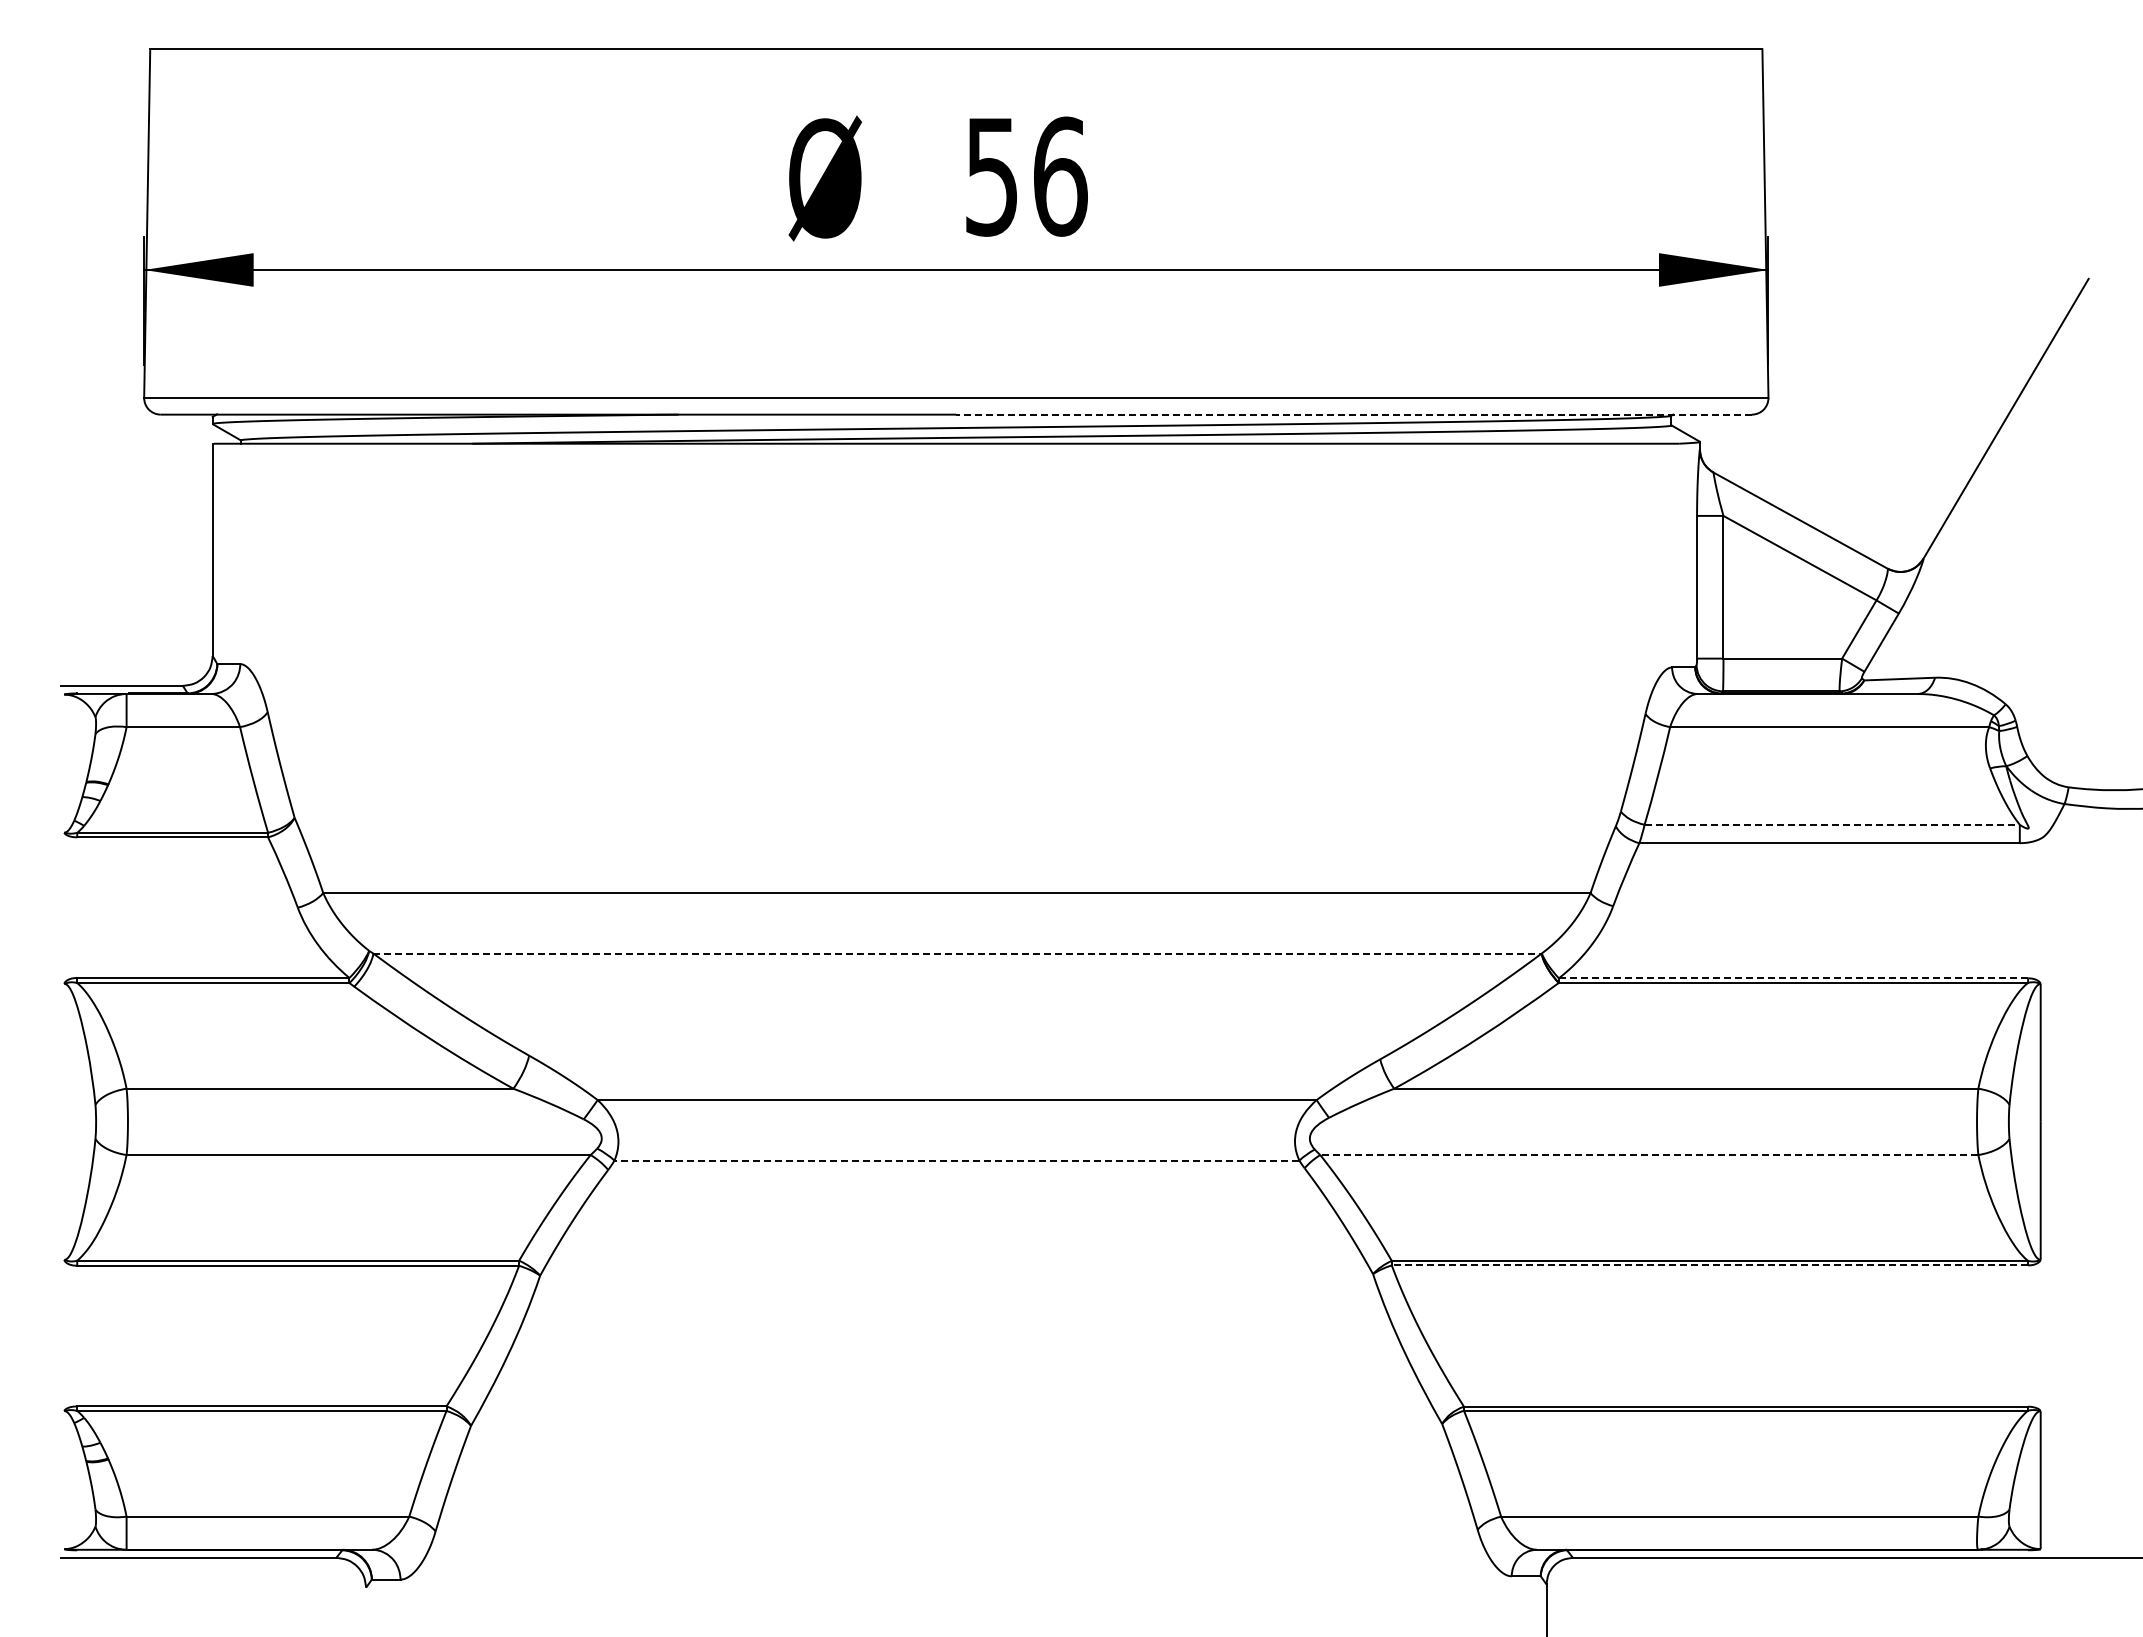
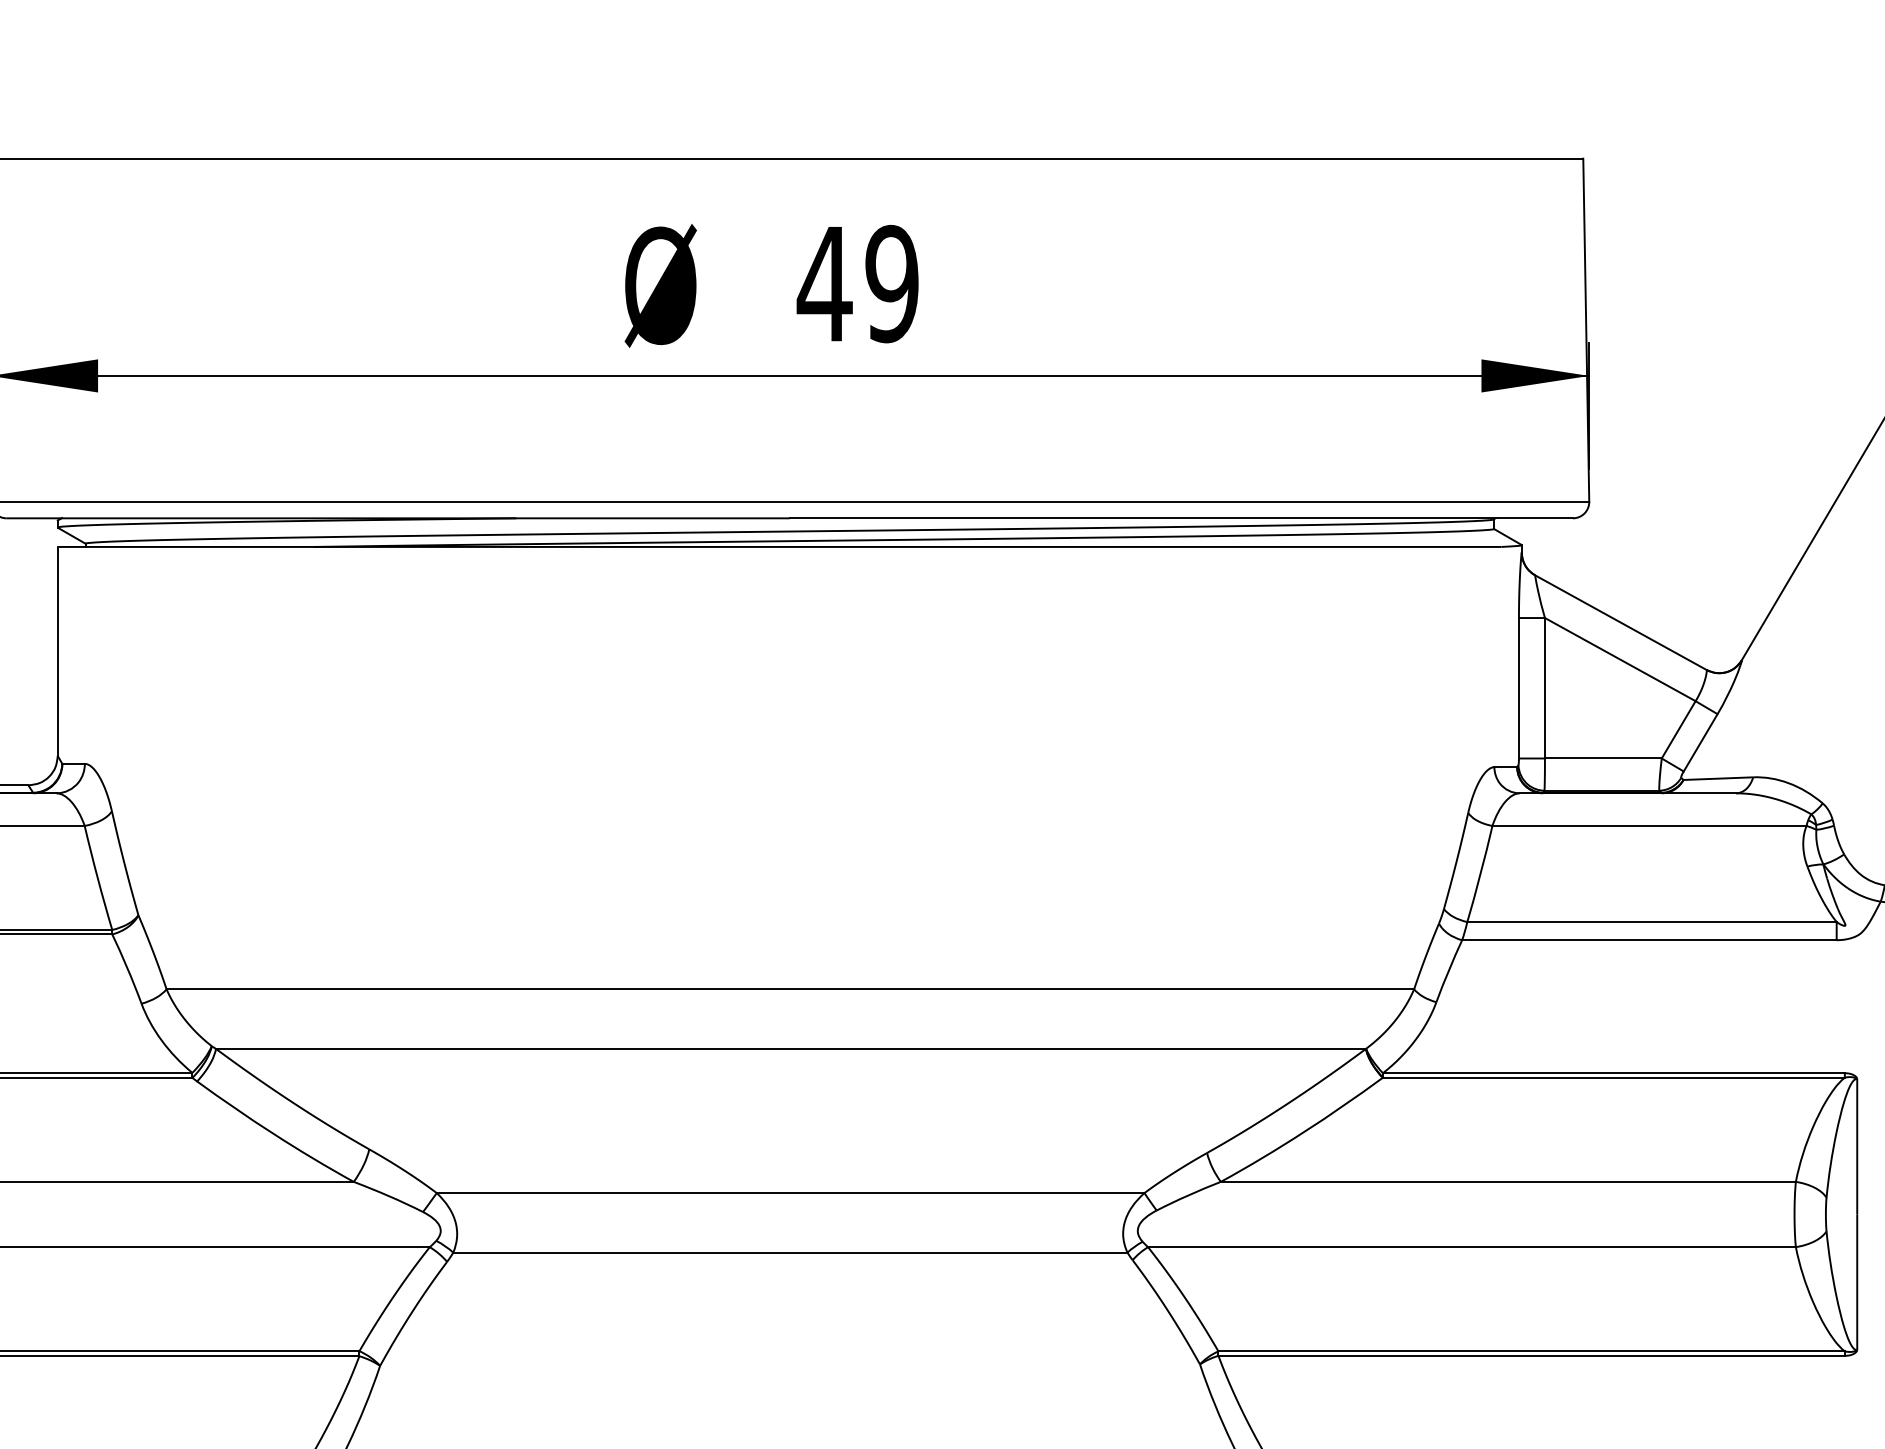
text: (1025, 176) -> (857, 283), 56 -> 49
line: (1354, 414) -> (1181, 518), dashed -> solid
line: (1832, 824) -> (1652, 921), dashed -> solid
line: (958, 953) -> (791, 1048), dashed -> solid
line: (1793, 978) -> (1613, 1073), dashed -> solid
line: (1648, 1155) -> (1471, 1247), dashed -> solid
line: (956, 1160) -> (789, 1252), dashed -> solid
line: (1709, 1265) -> (1531, 1355), dashed -> solid

